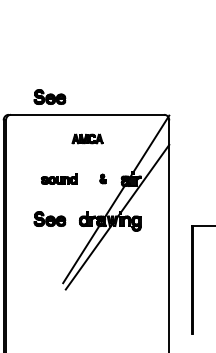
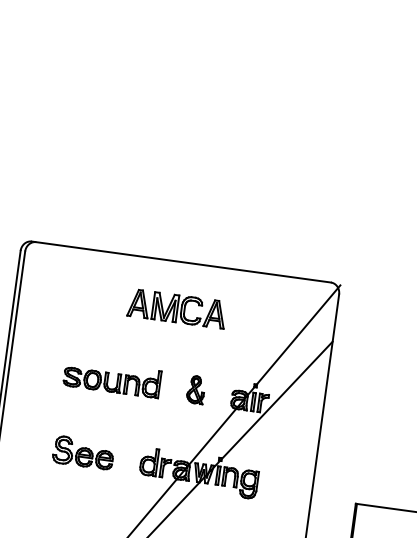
part: (49, 96) -> (115, 217), removed
part: (87, 138) -> (177, 307), size x1.67
part: (58, 178) -> (110, 377), size x1.43
part: (102, 178) -> (195, 388), size x1.67

